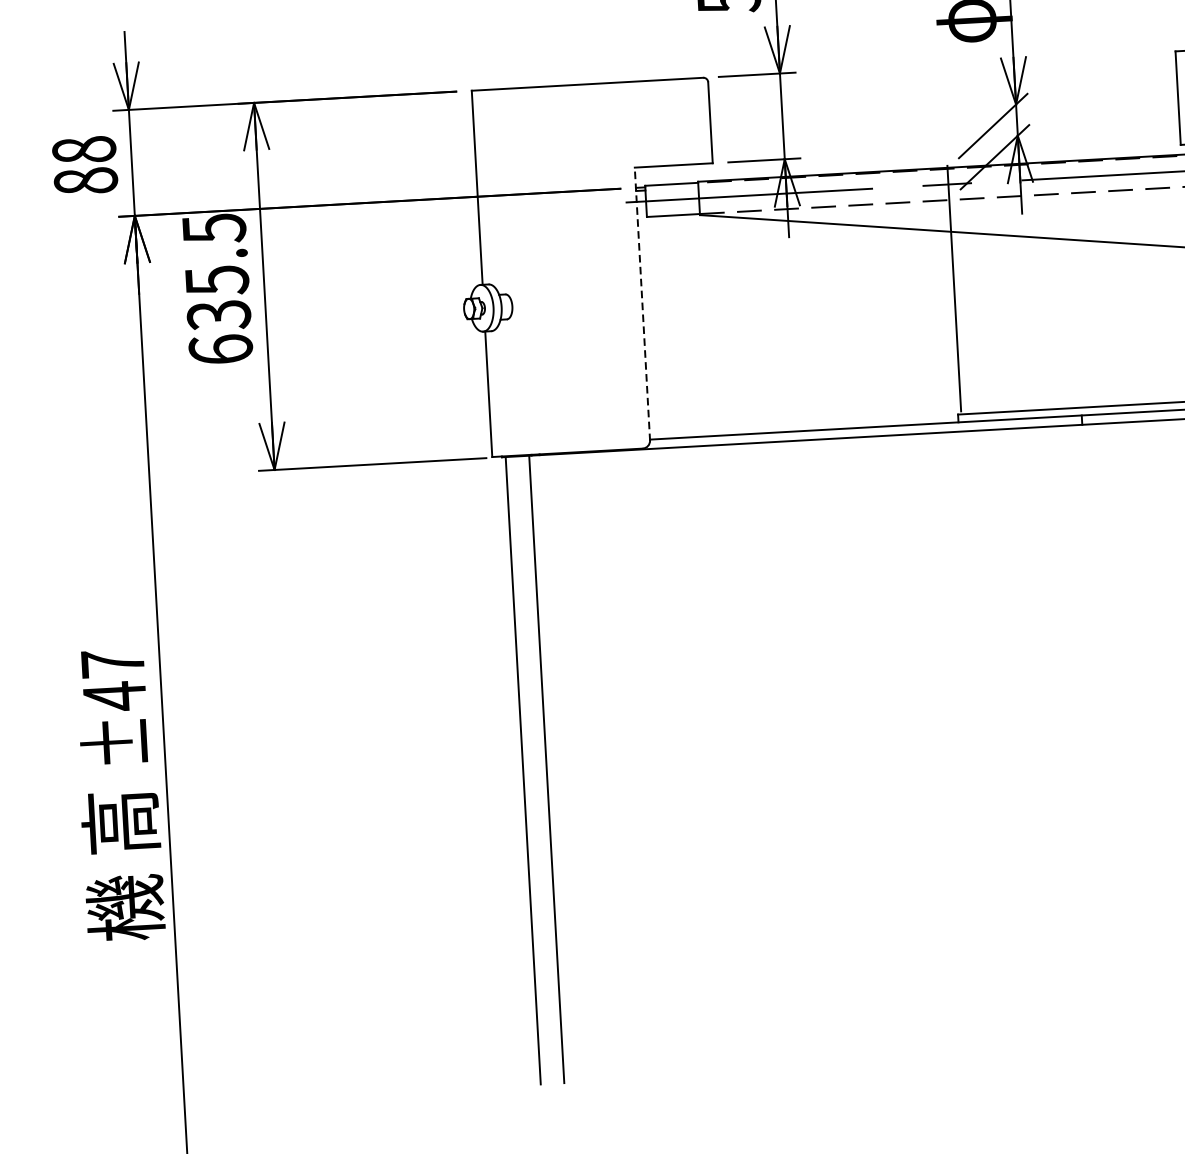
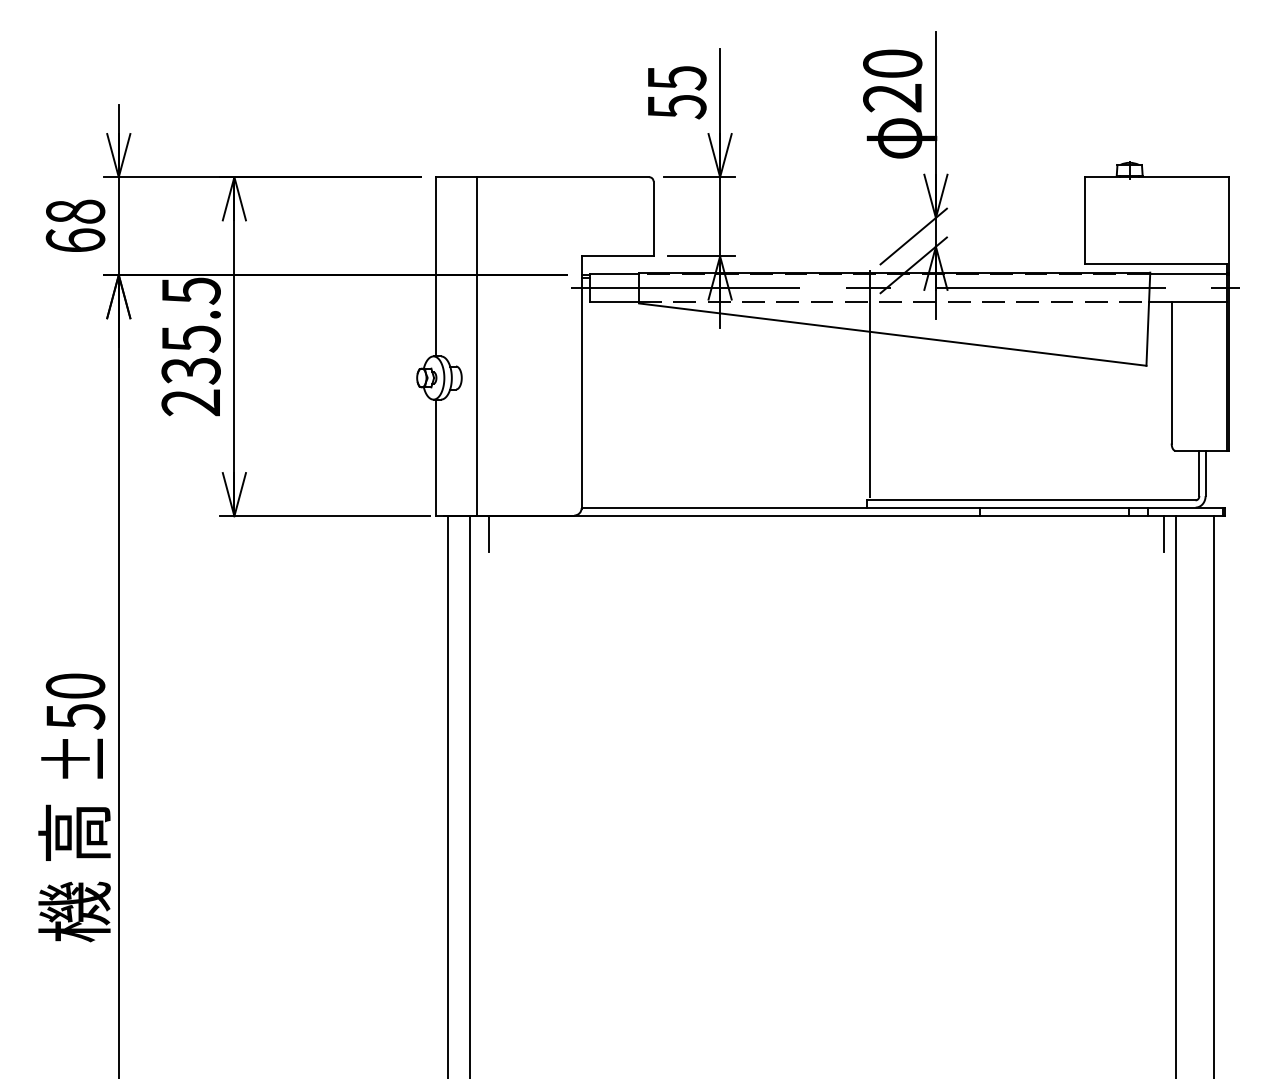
text: (85, 181) -> (75, 240), 88 -> 68
line: (526, 271) -> (476, 346), added
line: (642, 304) -> (581, 382), dashed -> solid
text: (220, 349) -> (190, 402), 635.5 -> 235.5
line: (551, 474) -> (489, 534), added
text: (113, 680) -> (75, 701), ±47 -> ±50

